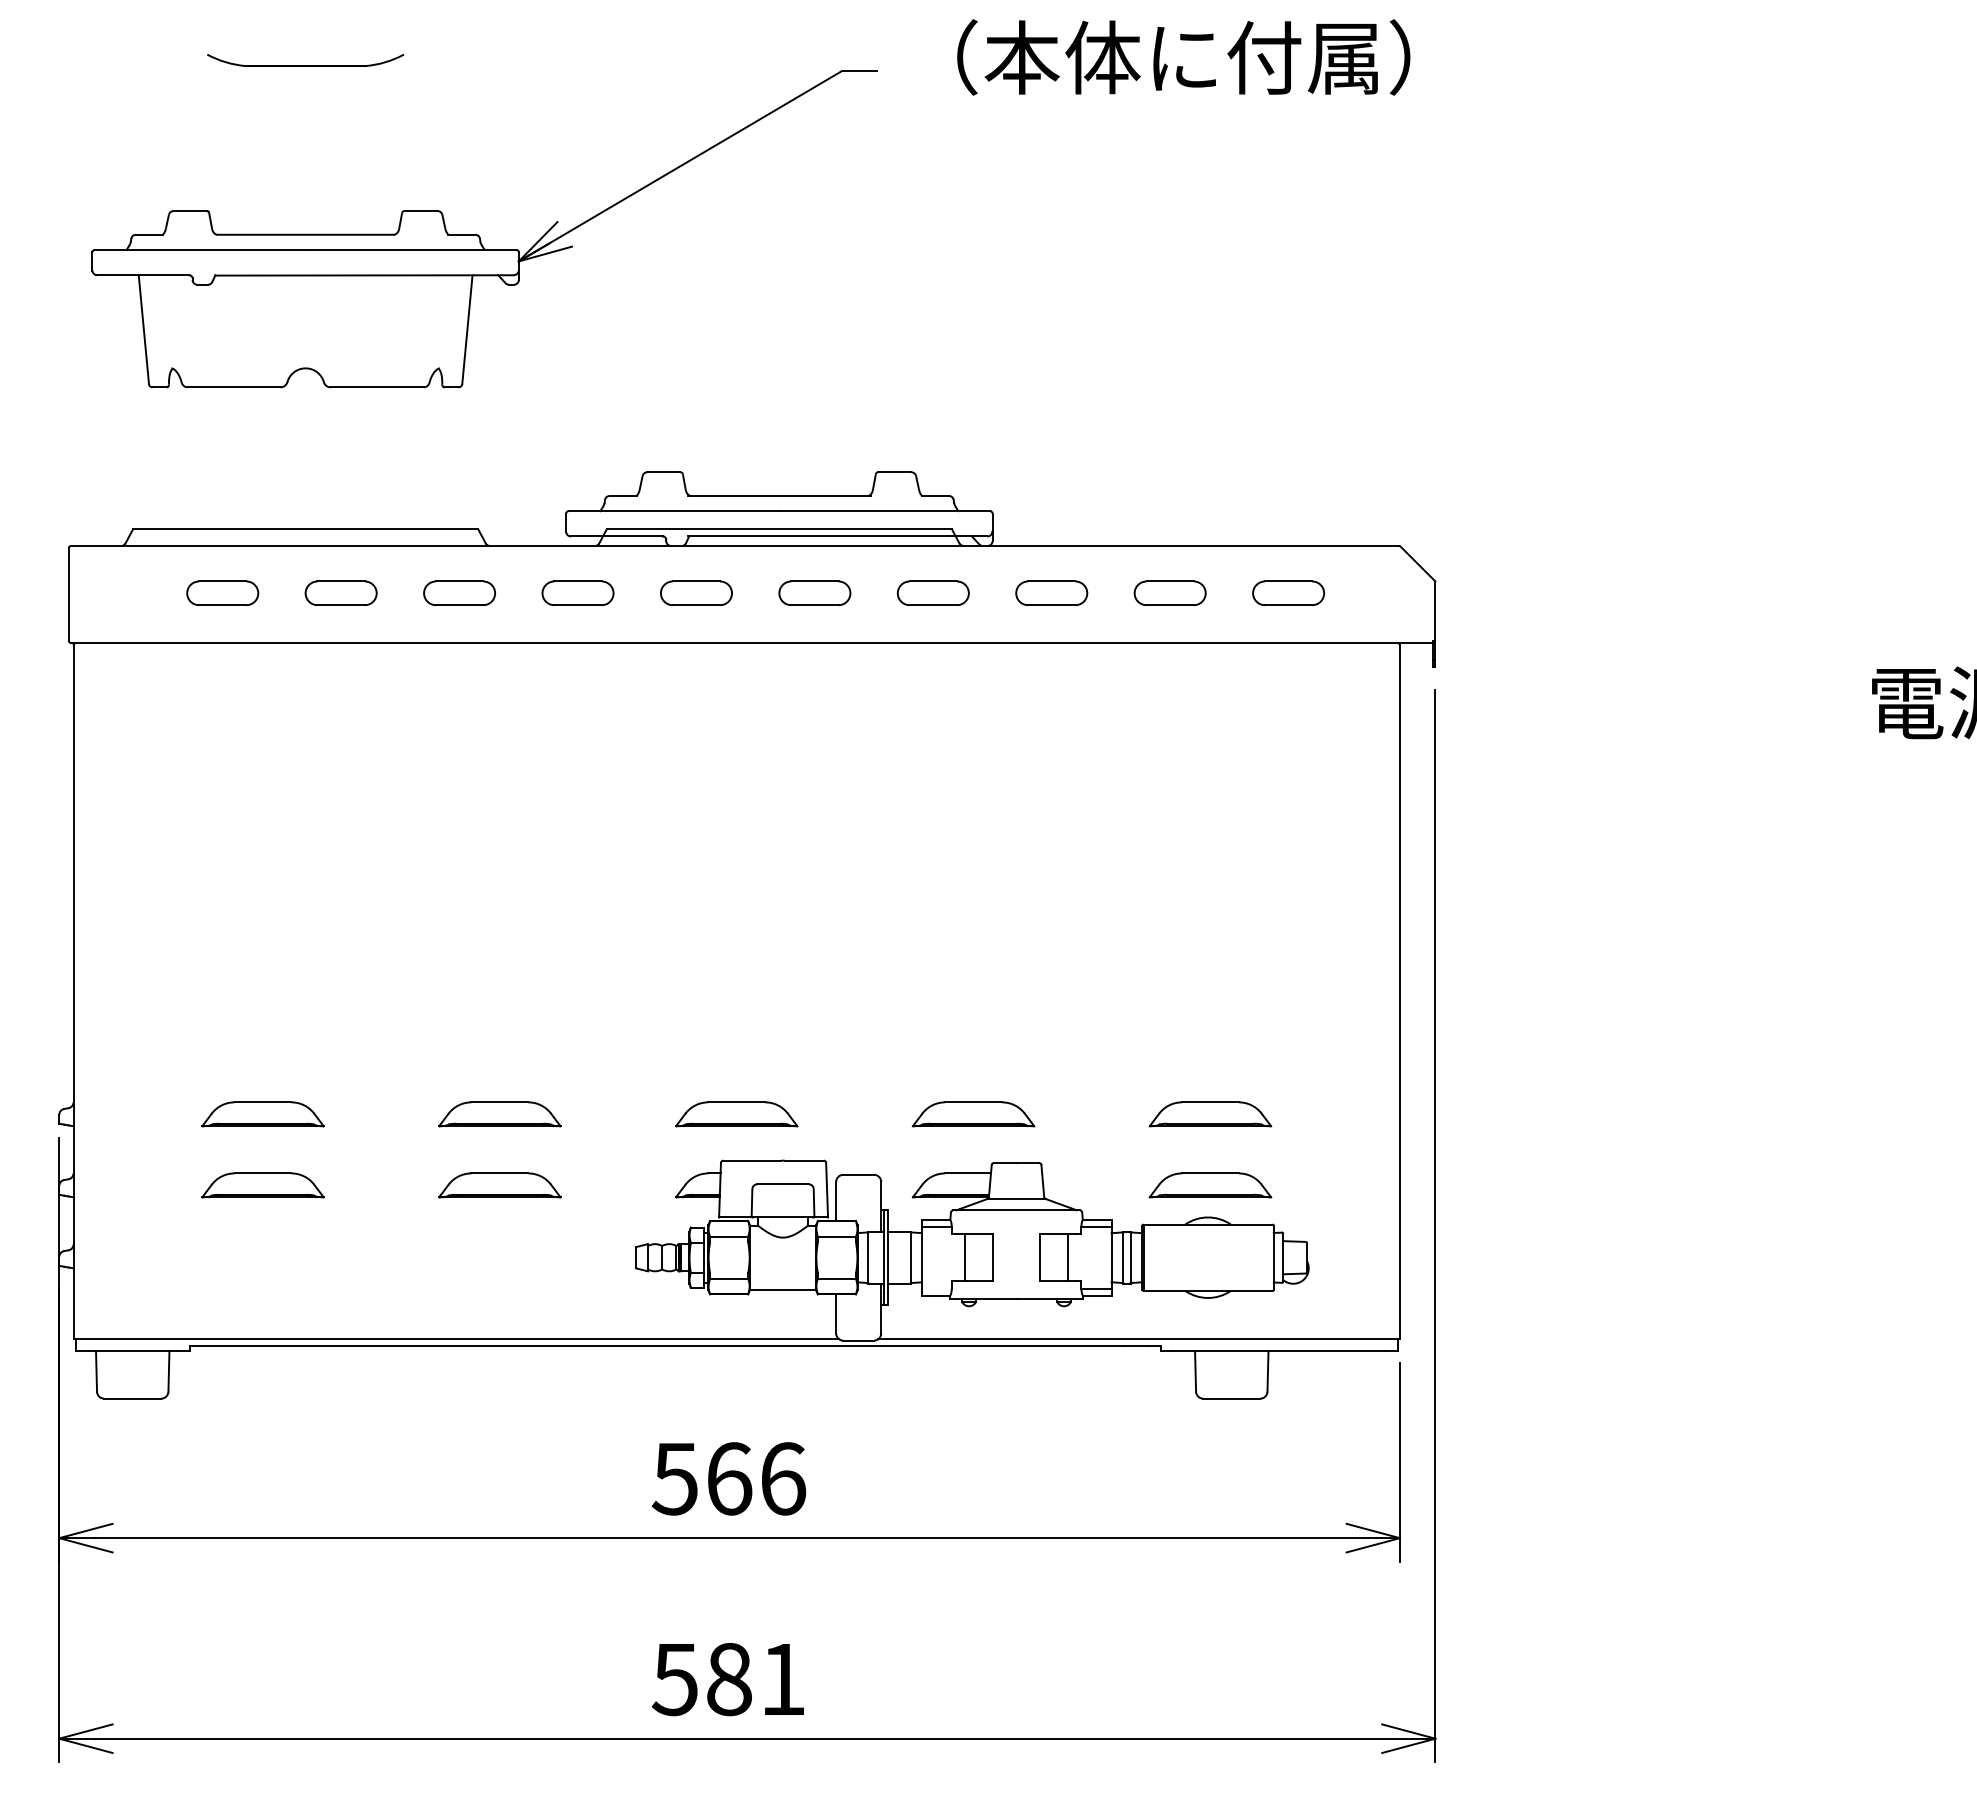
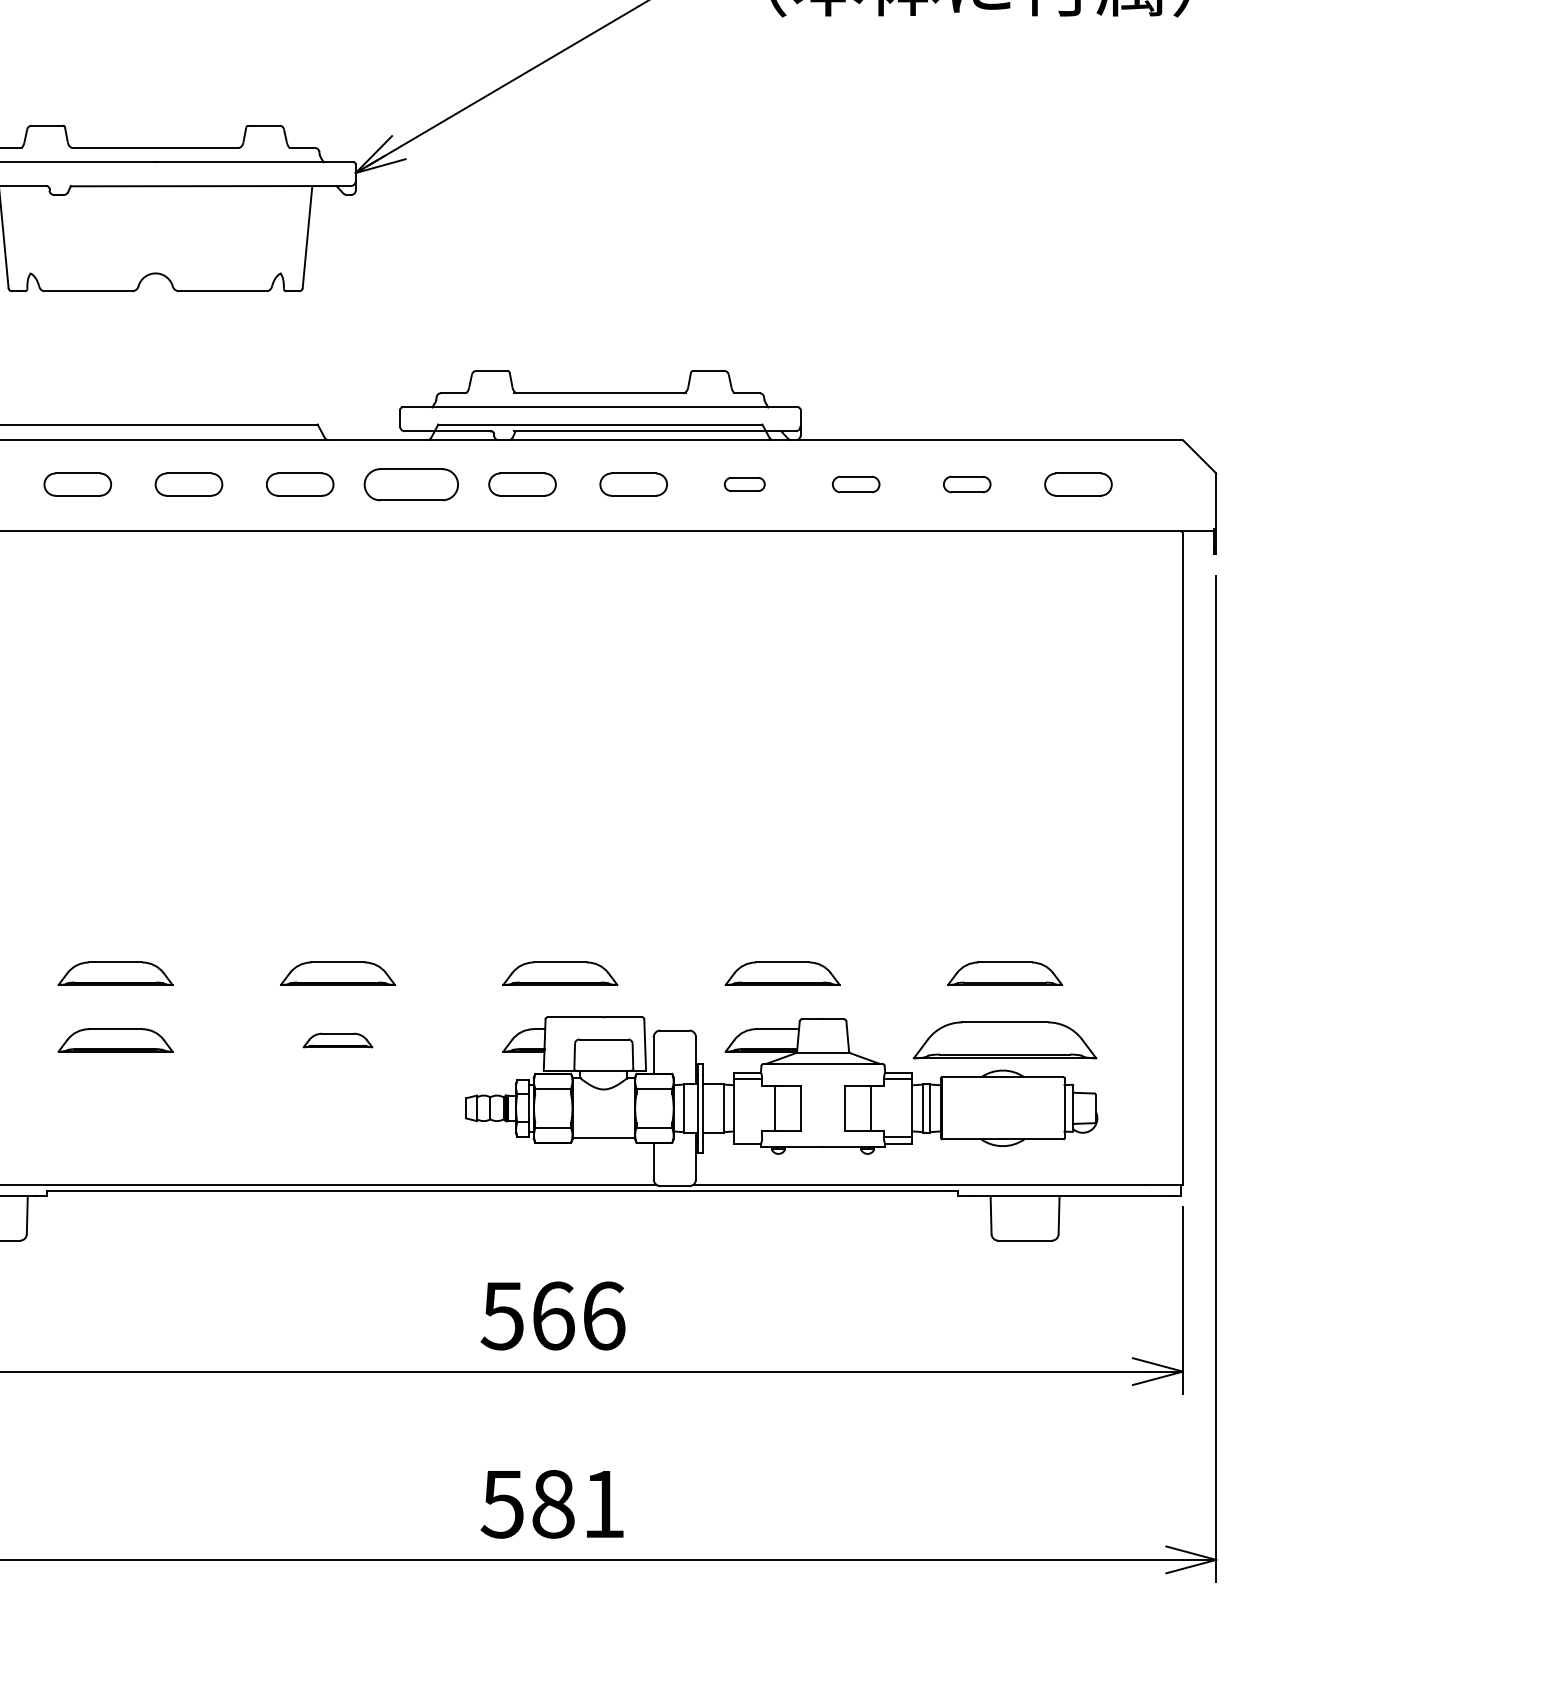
part: (577, 592) -> (410, 483), size x1.4
part: (932, 592) -> (744, 483), size x0.6
part: (1051, 592) -> (855, 483), size x0.7
part: (1169, 592) -> (966, 483), size x0.7
part: (499, 1185) -> (337, 1040), size x0.6
part: (1210, 1185) -> (1005, 1040), size x1.6

